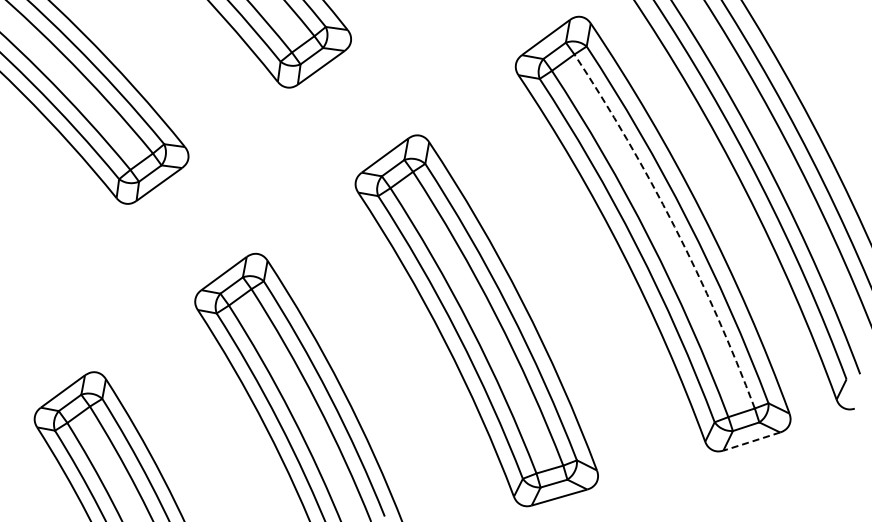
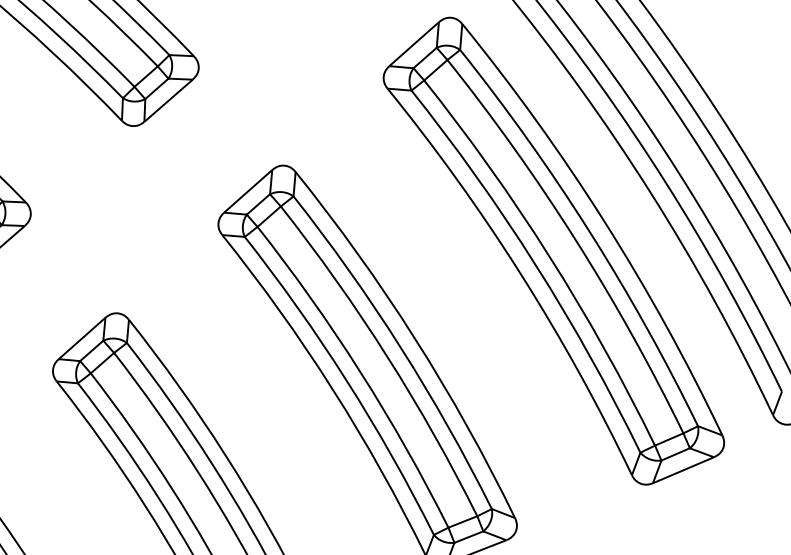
arc: (674, 226) -> (575, 240), dashed -> solid
line: (750, 441) -> (682, 470), dashed -> solid

